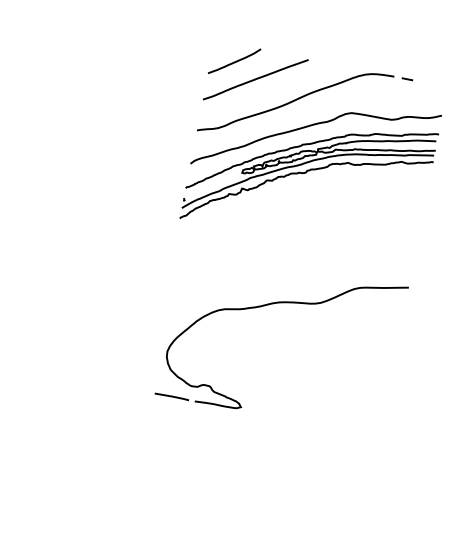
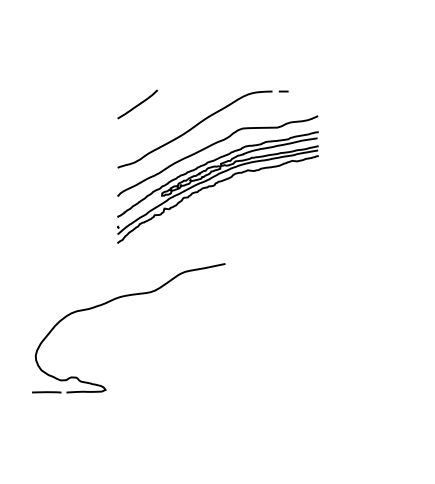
line: (255, 78) -> (157, 115), removed
part: (271, 305) -> (114, 300), moved

